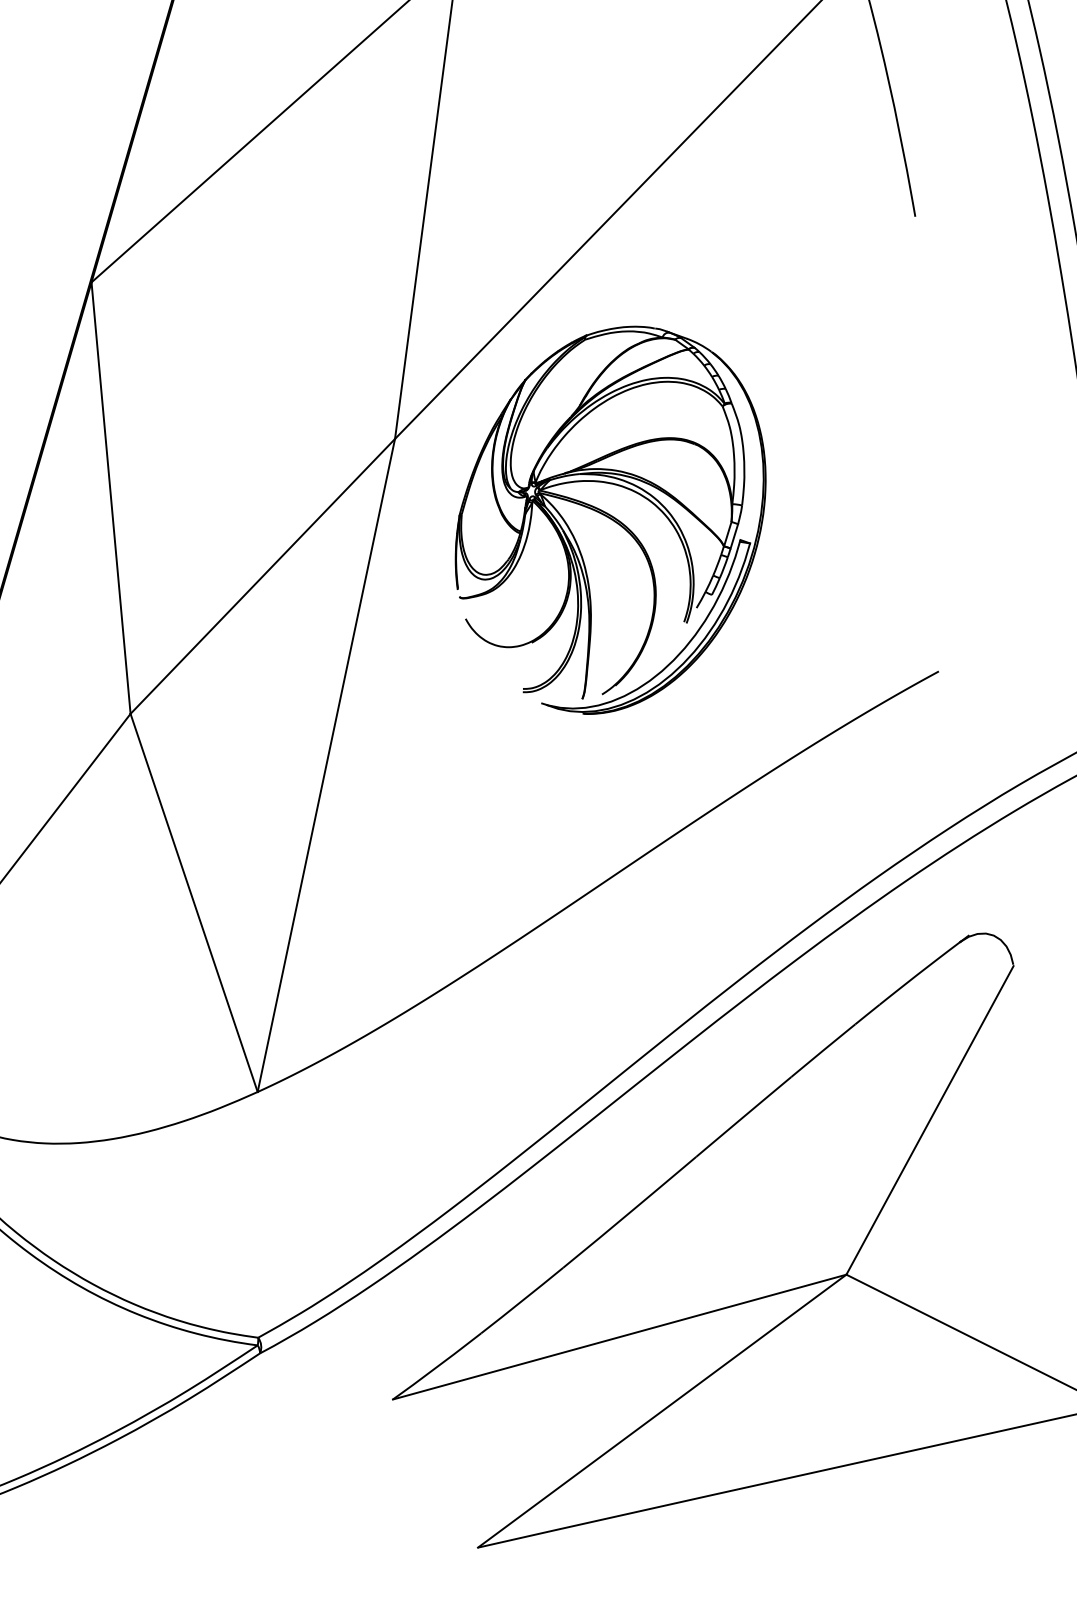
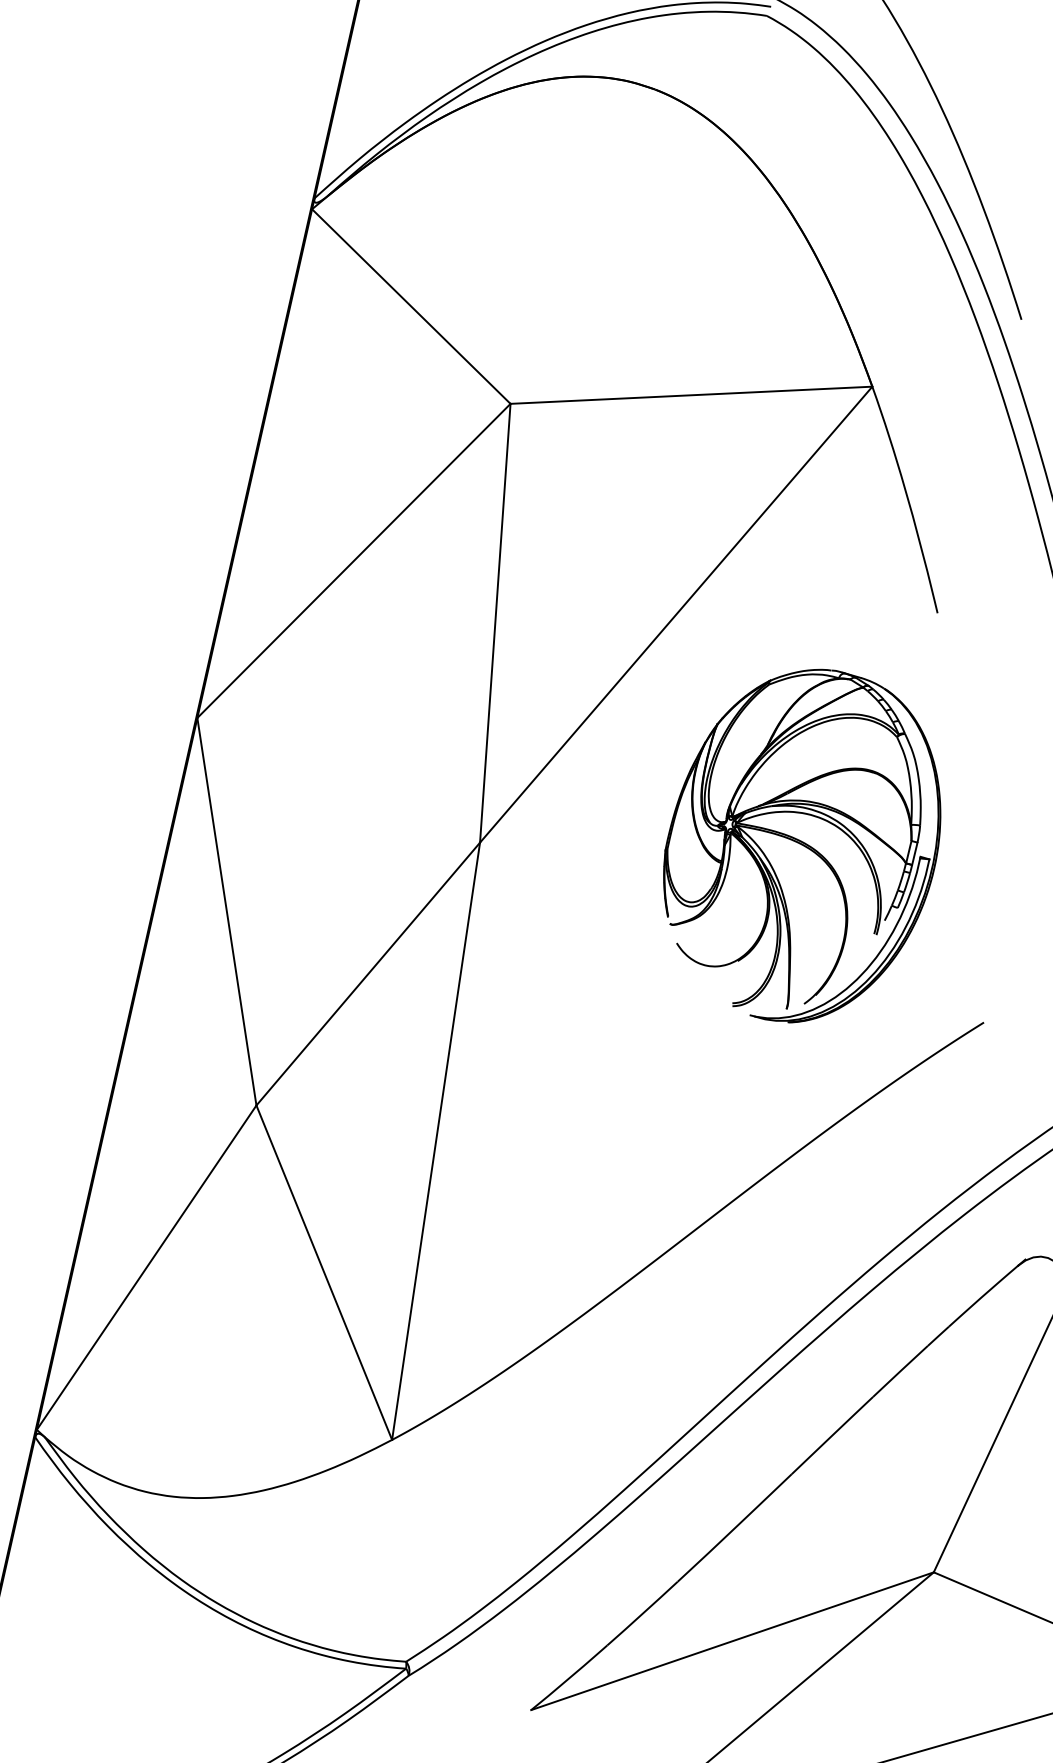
part: (610, 519) -> (802, 845), moved

